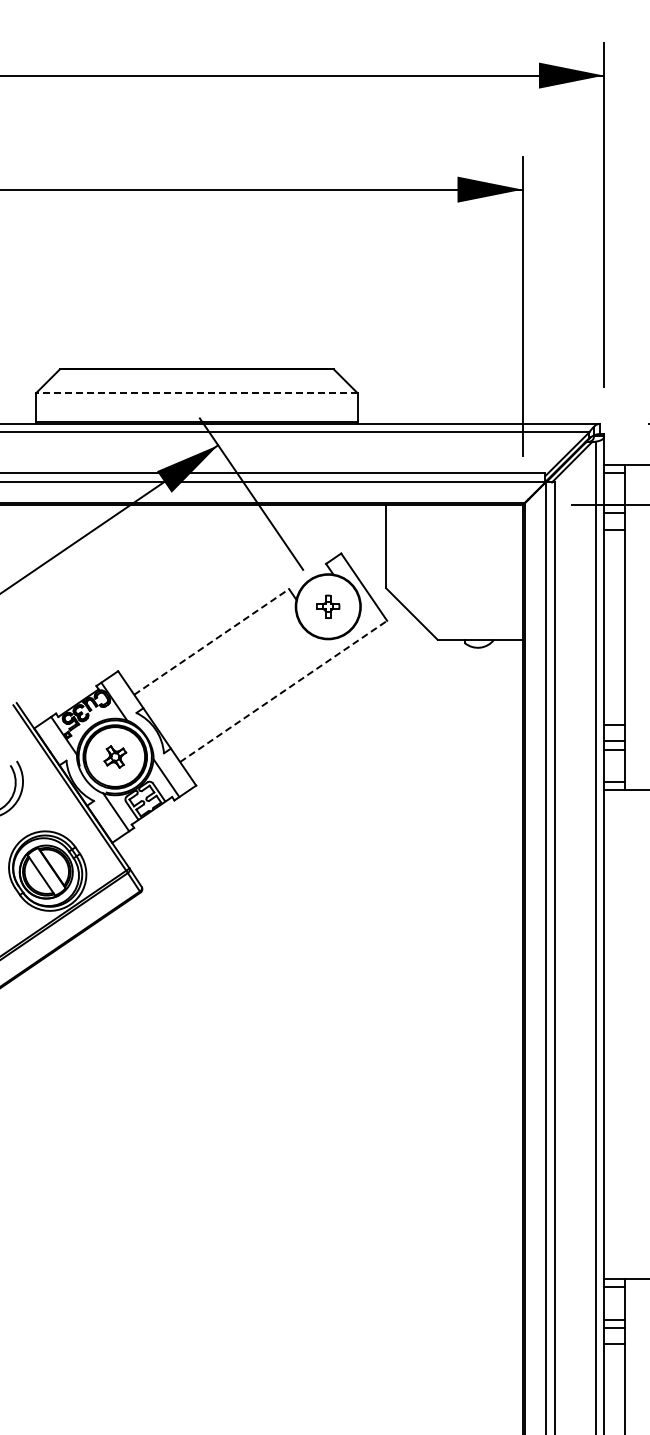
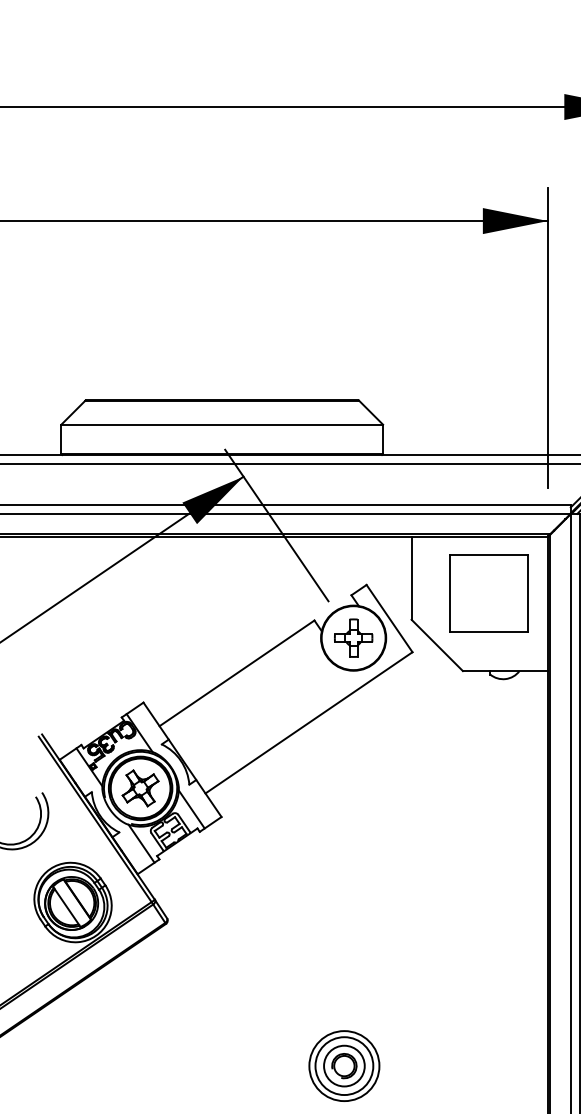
line: (196, 393) -> (221, 424), dashed -> solid
part: (463, 562) -> (488, 593), added
part: (327, 606) -> (352, 637), size x1.67
line: (211, 641) -> (236, 672), dashed -> solid
line: (284, 691) -> (309, 722), dashed -> solid
part: (115, 756) -> (140, 787), size x1.67
part: (318, 1034) -> (343, 1065), added

